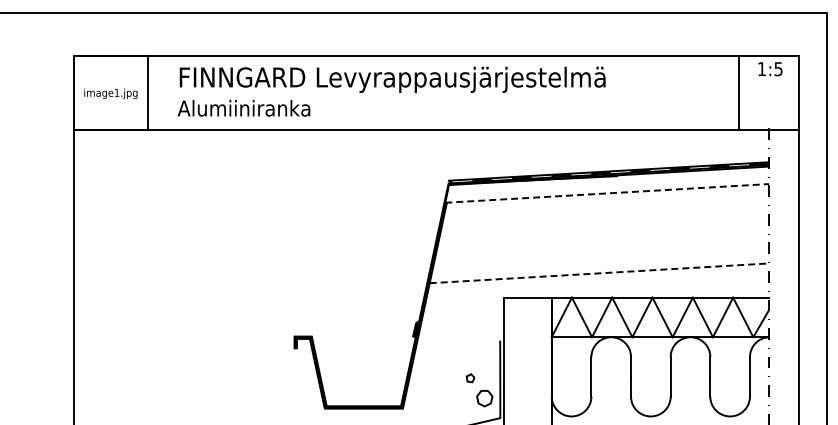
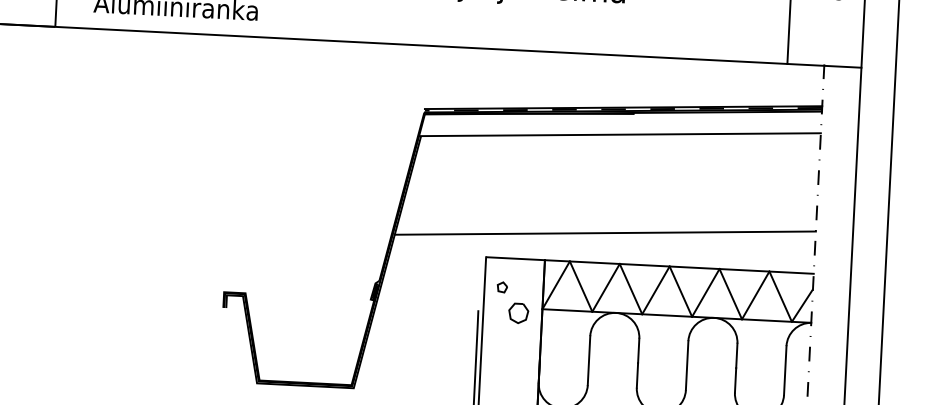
line: (607, 193) -> (620, 134), dashed -> solid
line: (599, 273) -> (605, 233), dashed -> solid
part: (479, 390) -> (512, 303), moved

